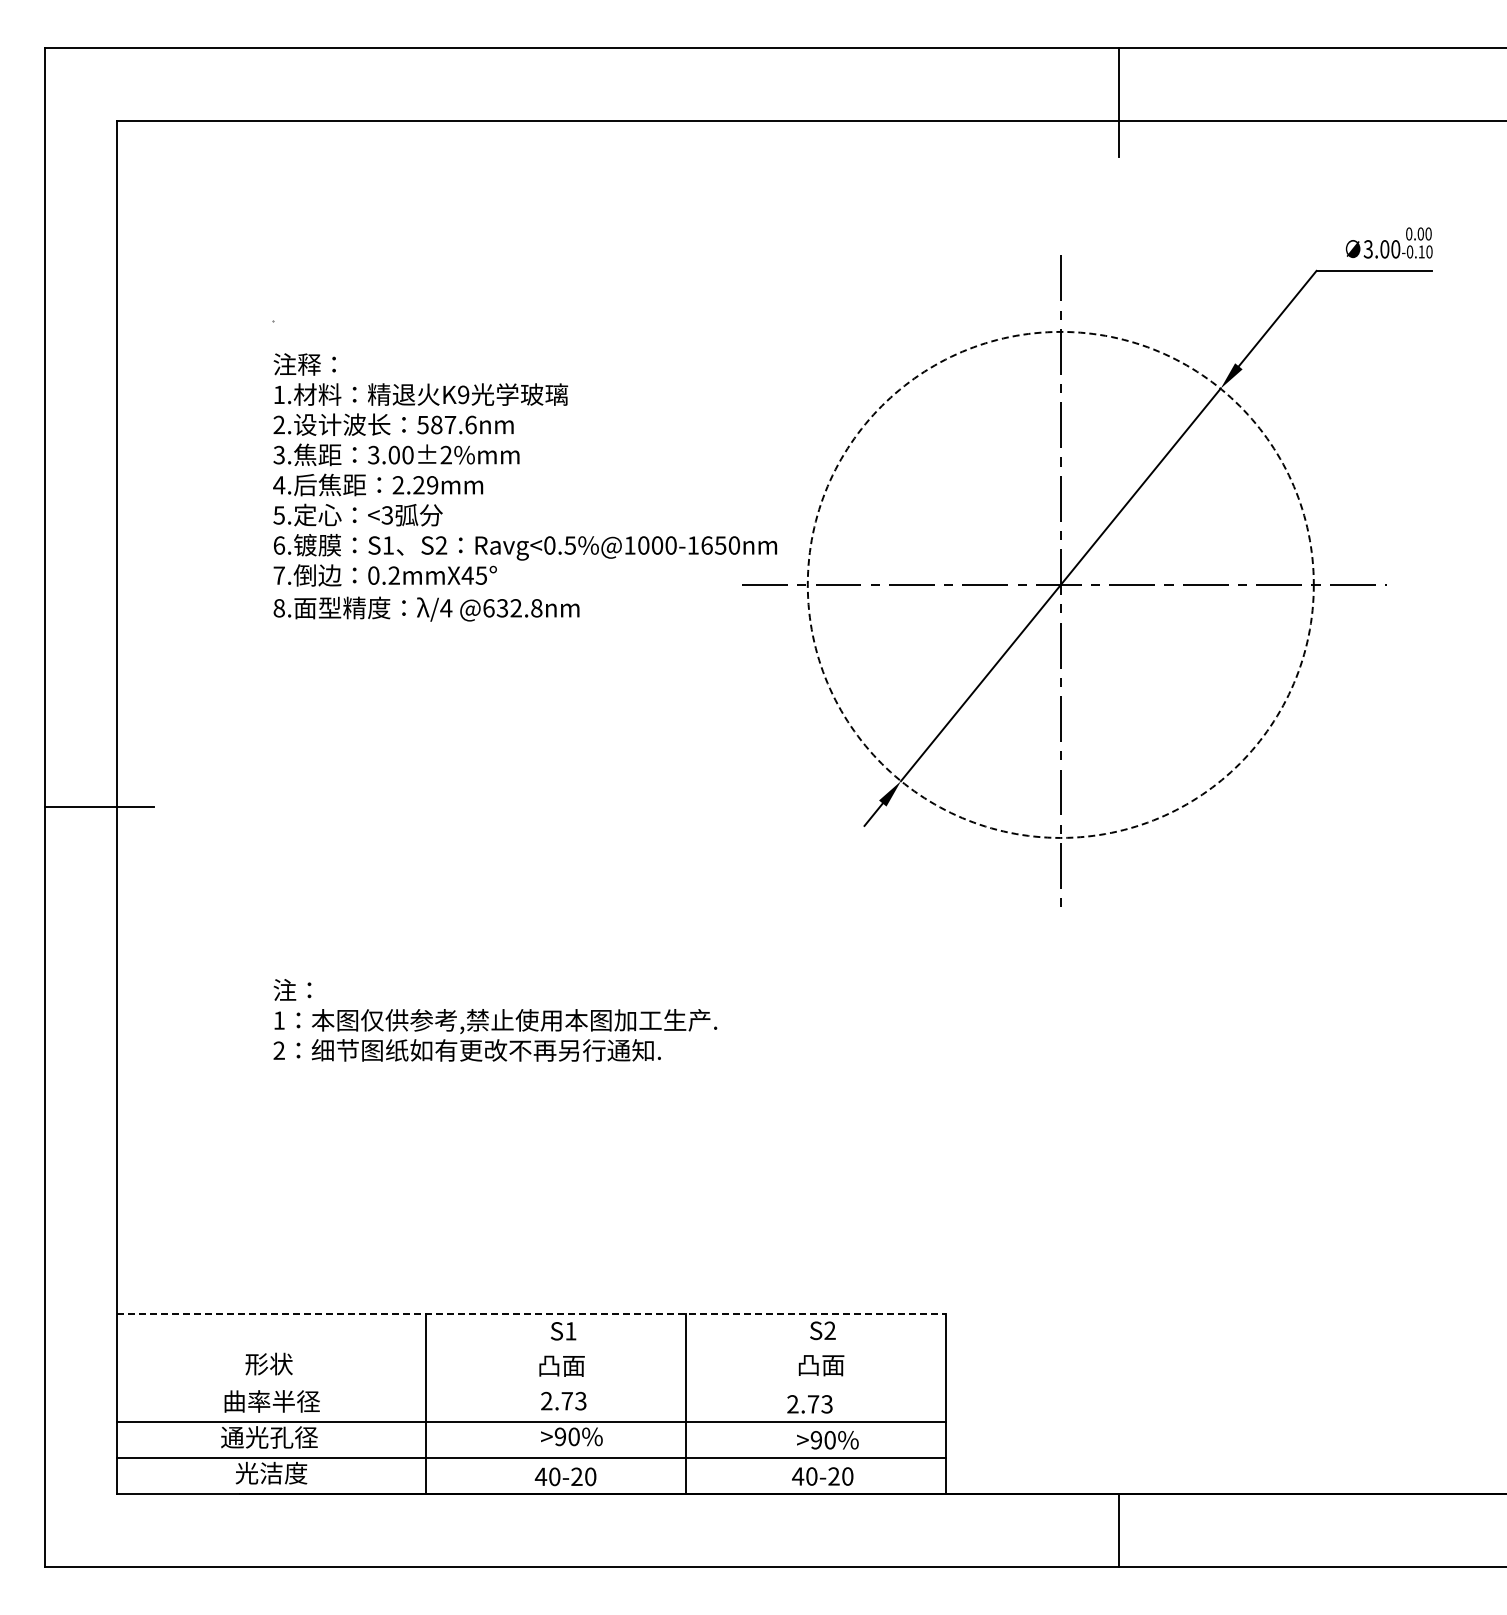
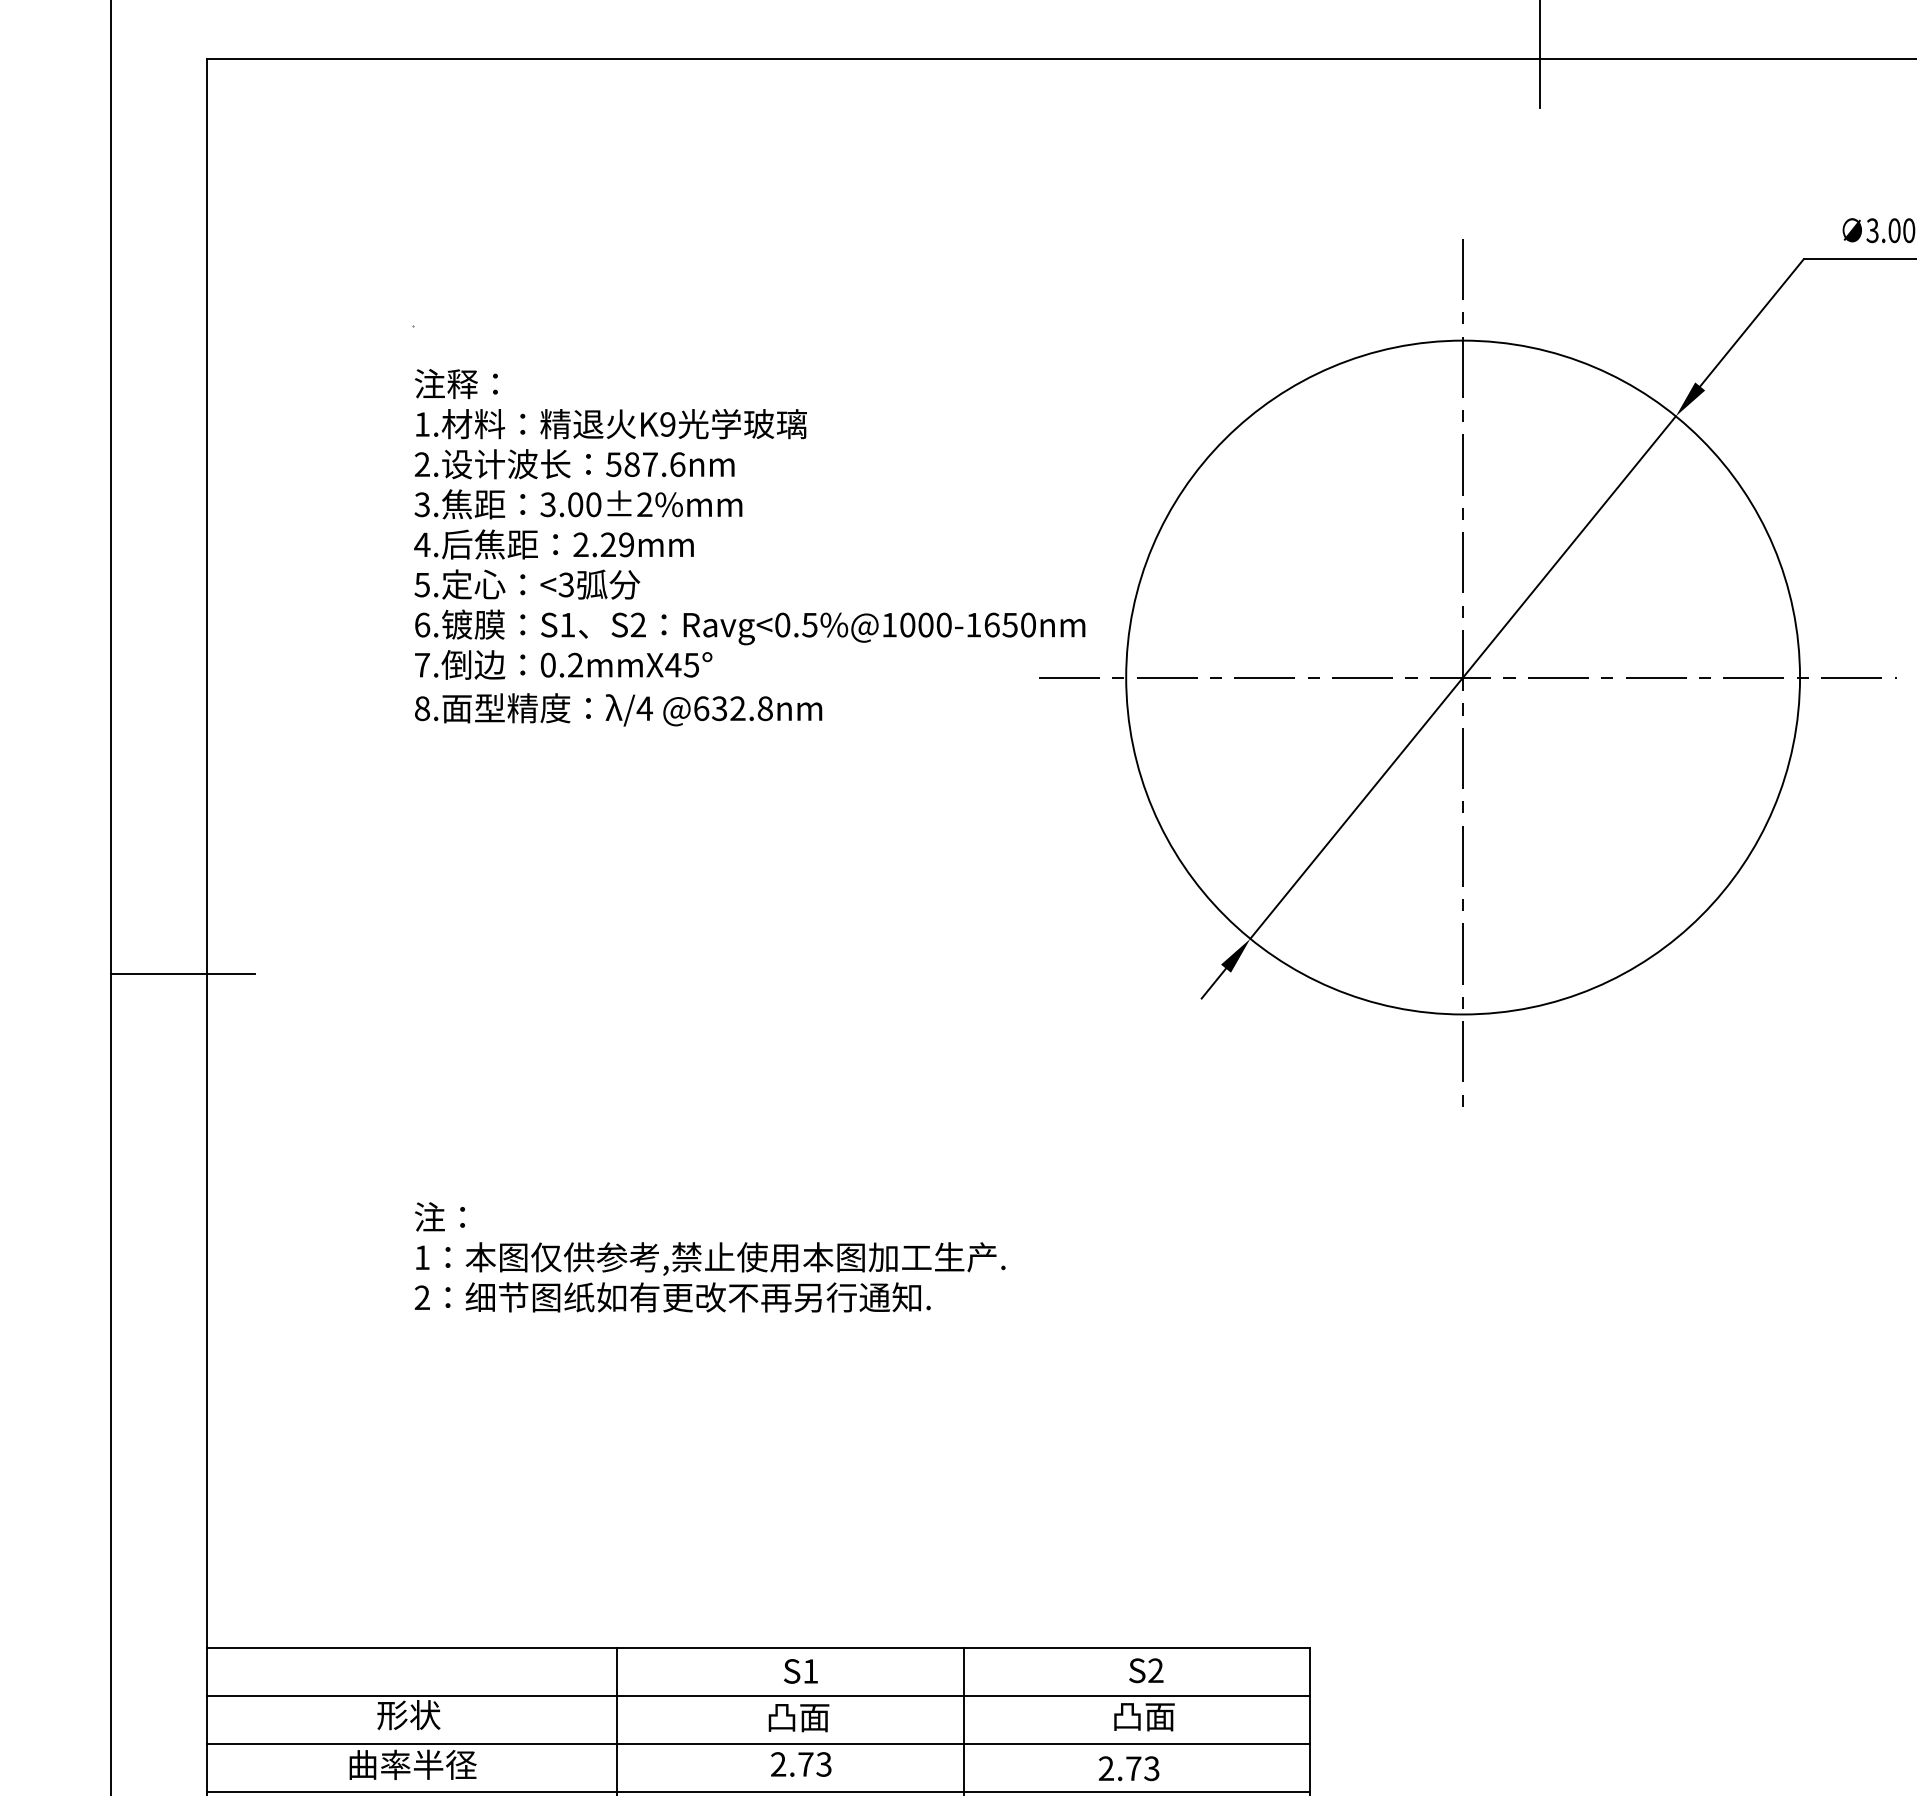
circle: (1060, 584) -> (1462, 676), dashed -> solid
line: (532, 1313) -> (759, 1647), dashed -> solid
line: (531, 1349) -> (758, 1695), added
line: (531, 1385) -> (758, 1743), added

